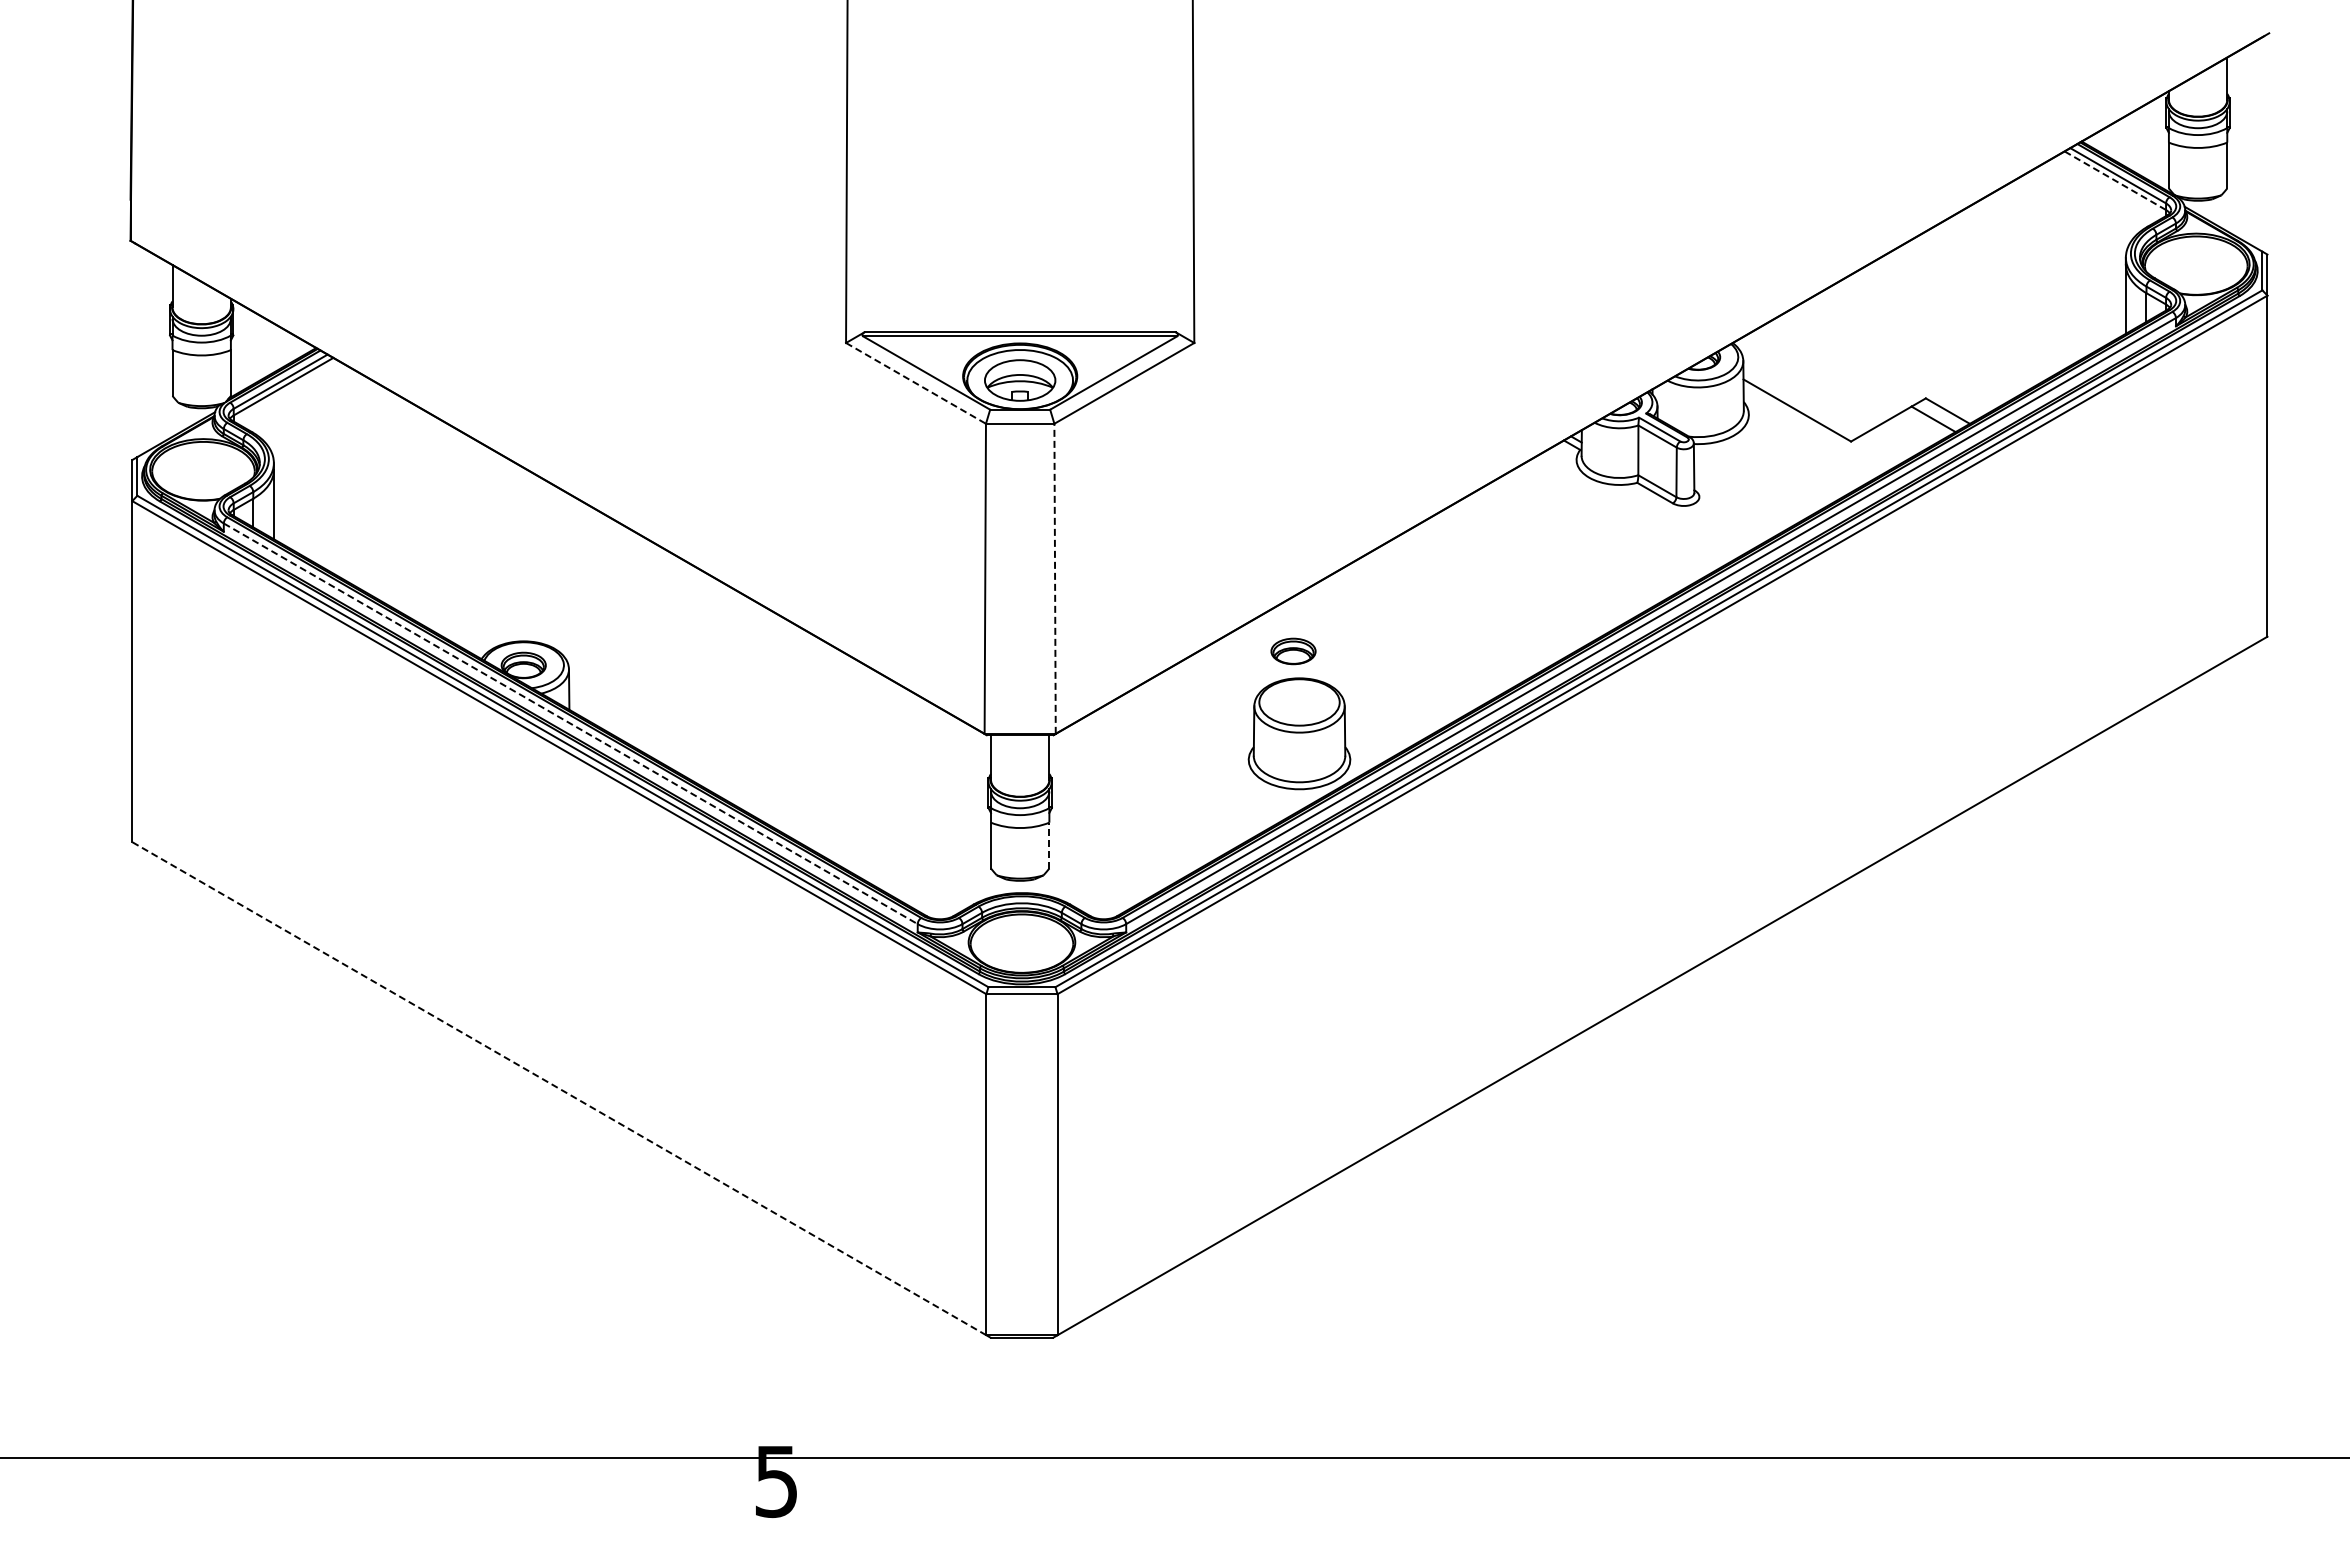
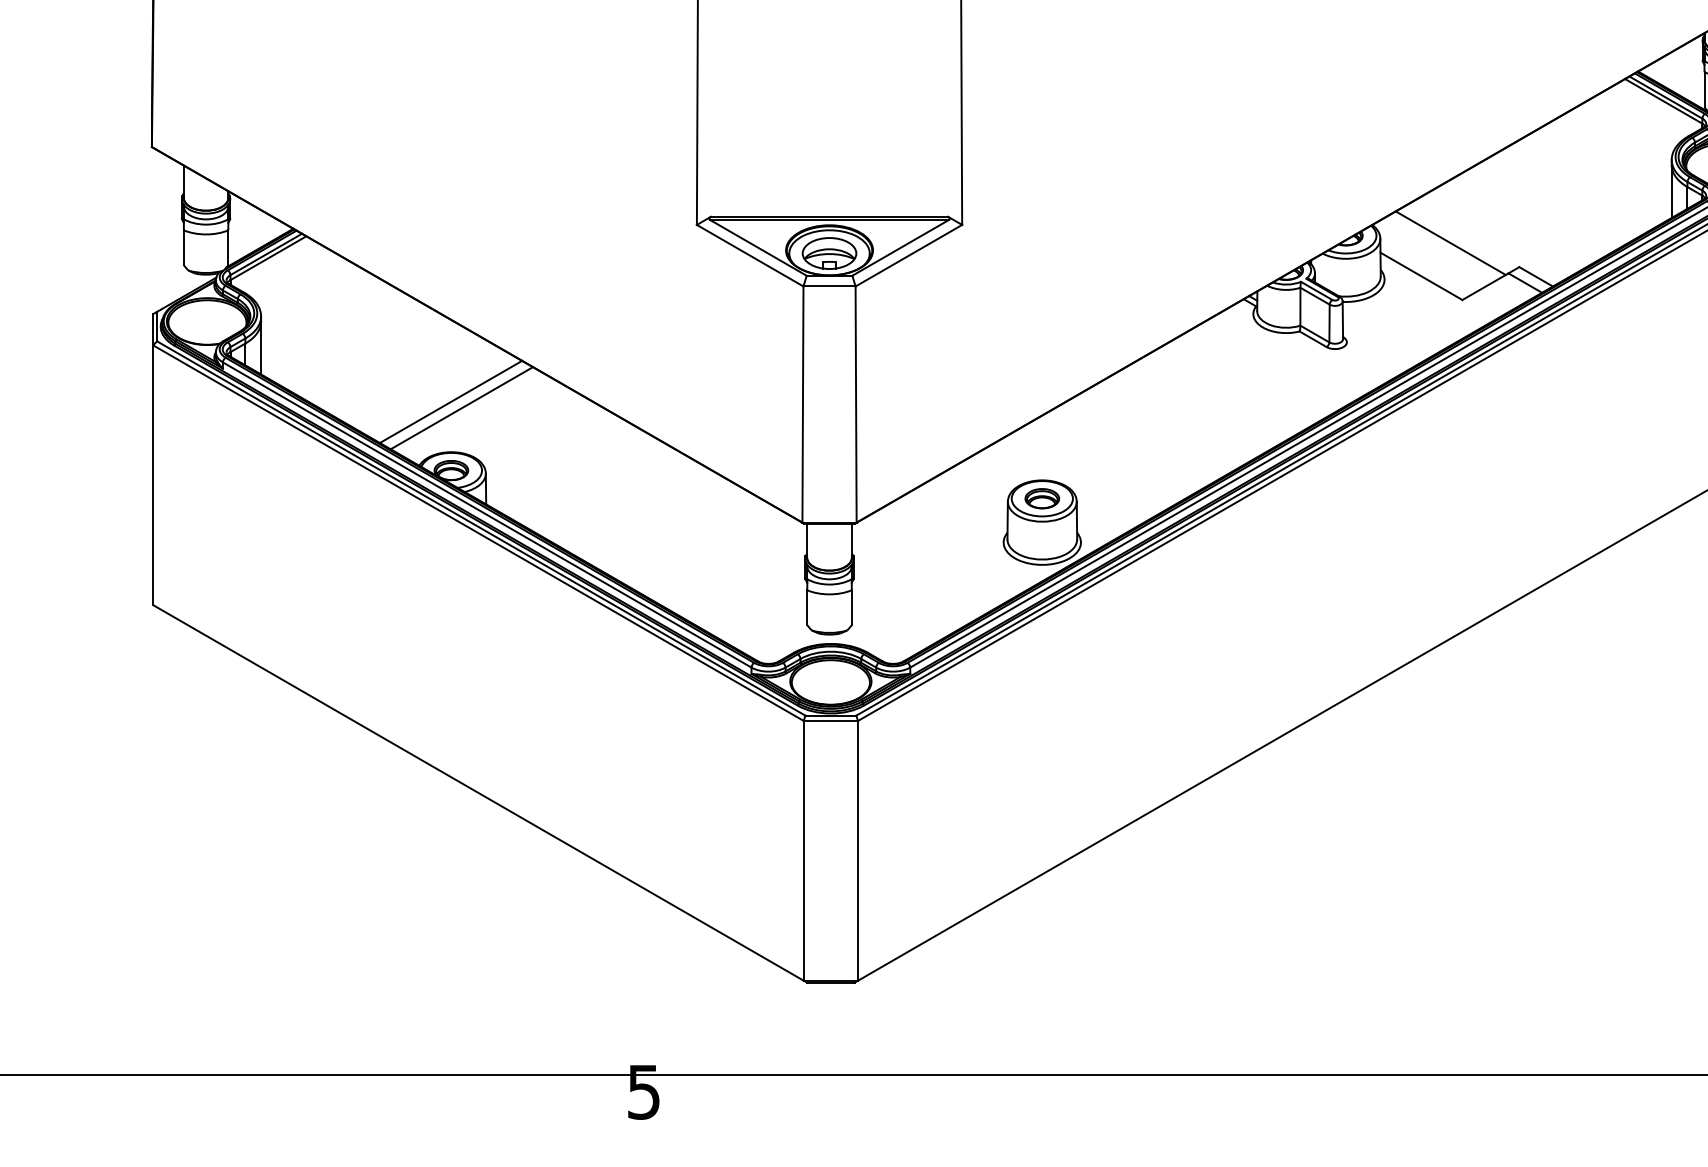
line: (2115, 180) -> (1663, 101), dashed -> solid
line: (1835, 366) -> (1450, 242), added
line: (916, 383) -> (750, 255), dashed -> solid
line: (522, 575) -> (450, 402), added
line: (1055, 578) -> (856, 404), dashed -> solid
line: (537, 583) -> (461, 408), added
part: (1293, 651) -> (1042, 498), moved
line: (570, 723) -> (487, 514), dashed -> solid
line: (1049, 845) -> (851, 607), dashed -> solid
line: (558, 1088) -> (477, 792), dashed -> solid

